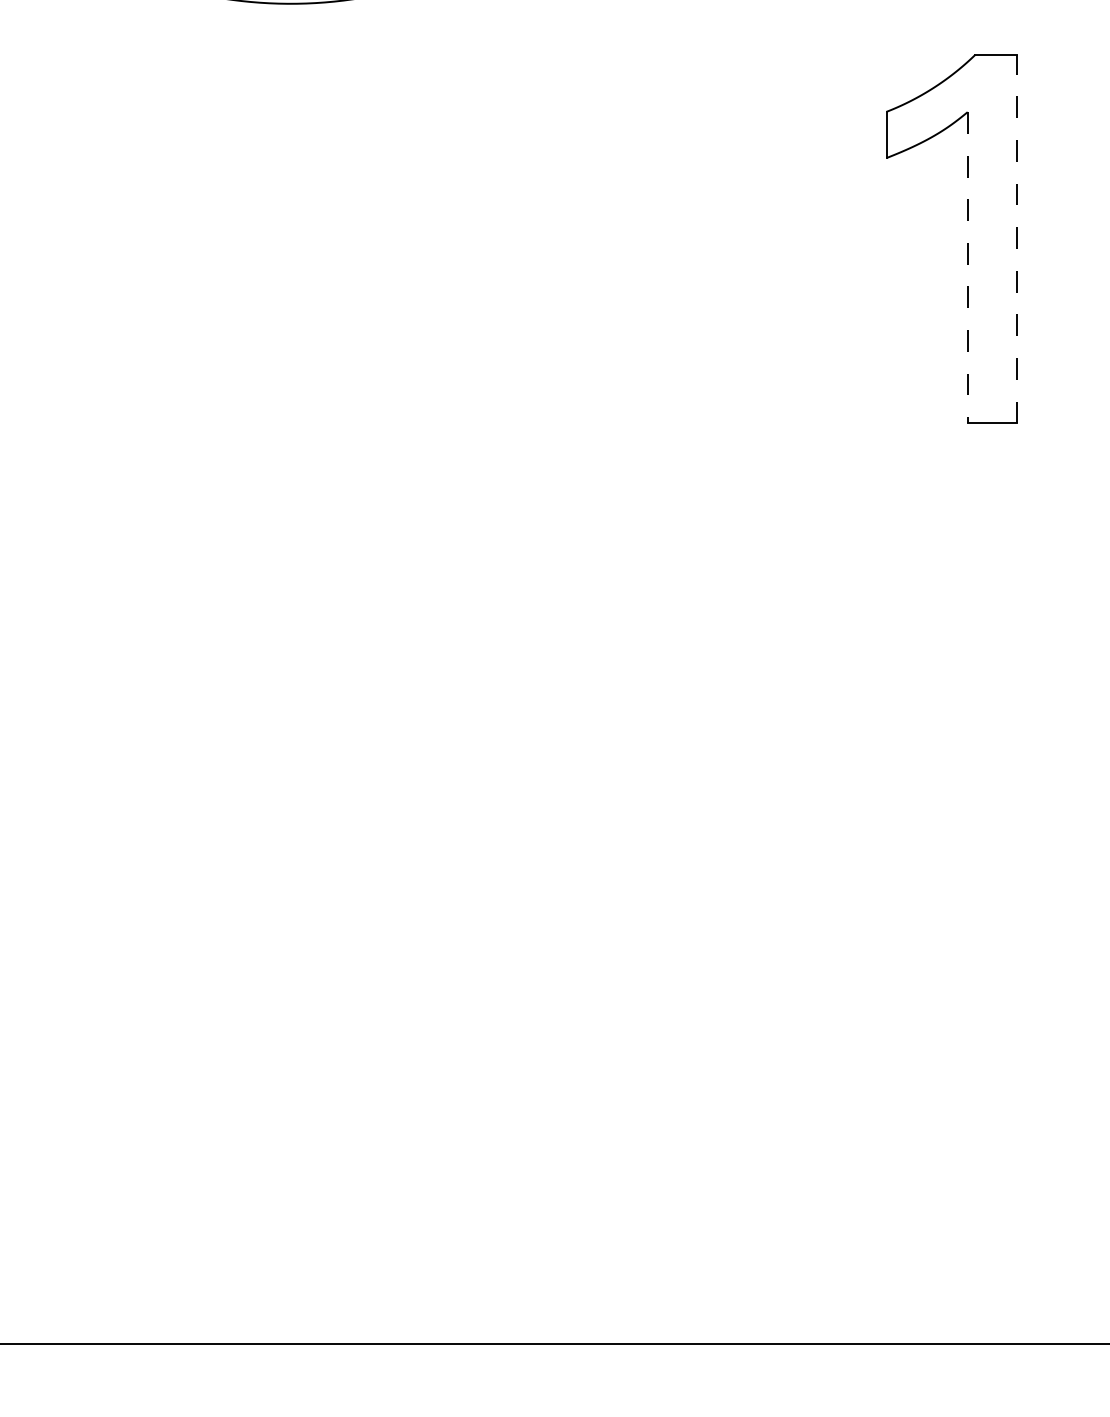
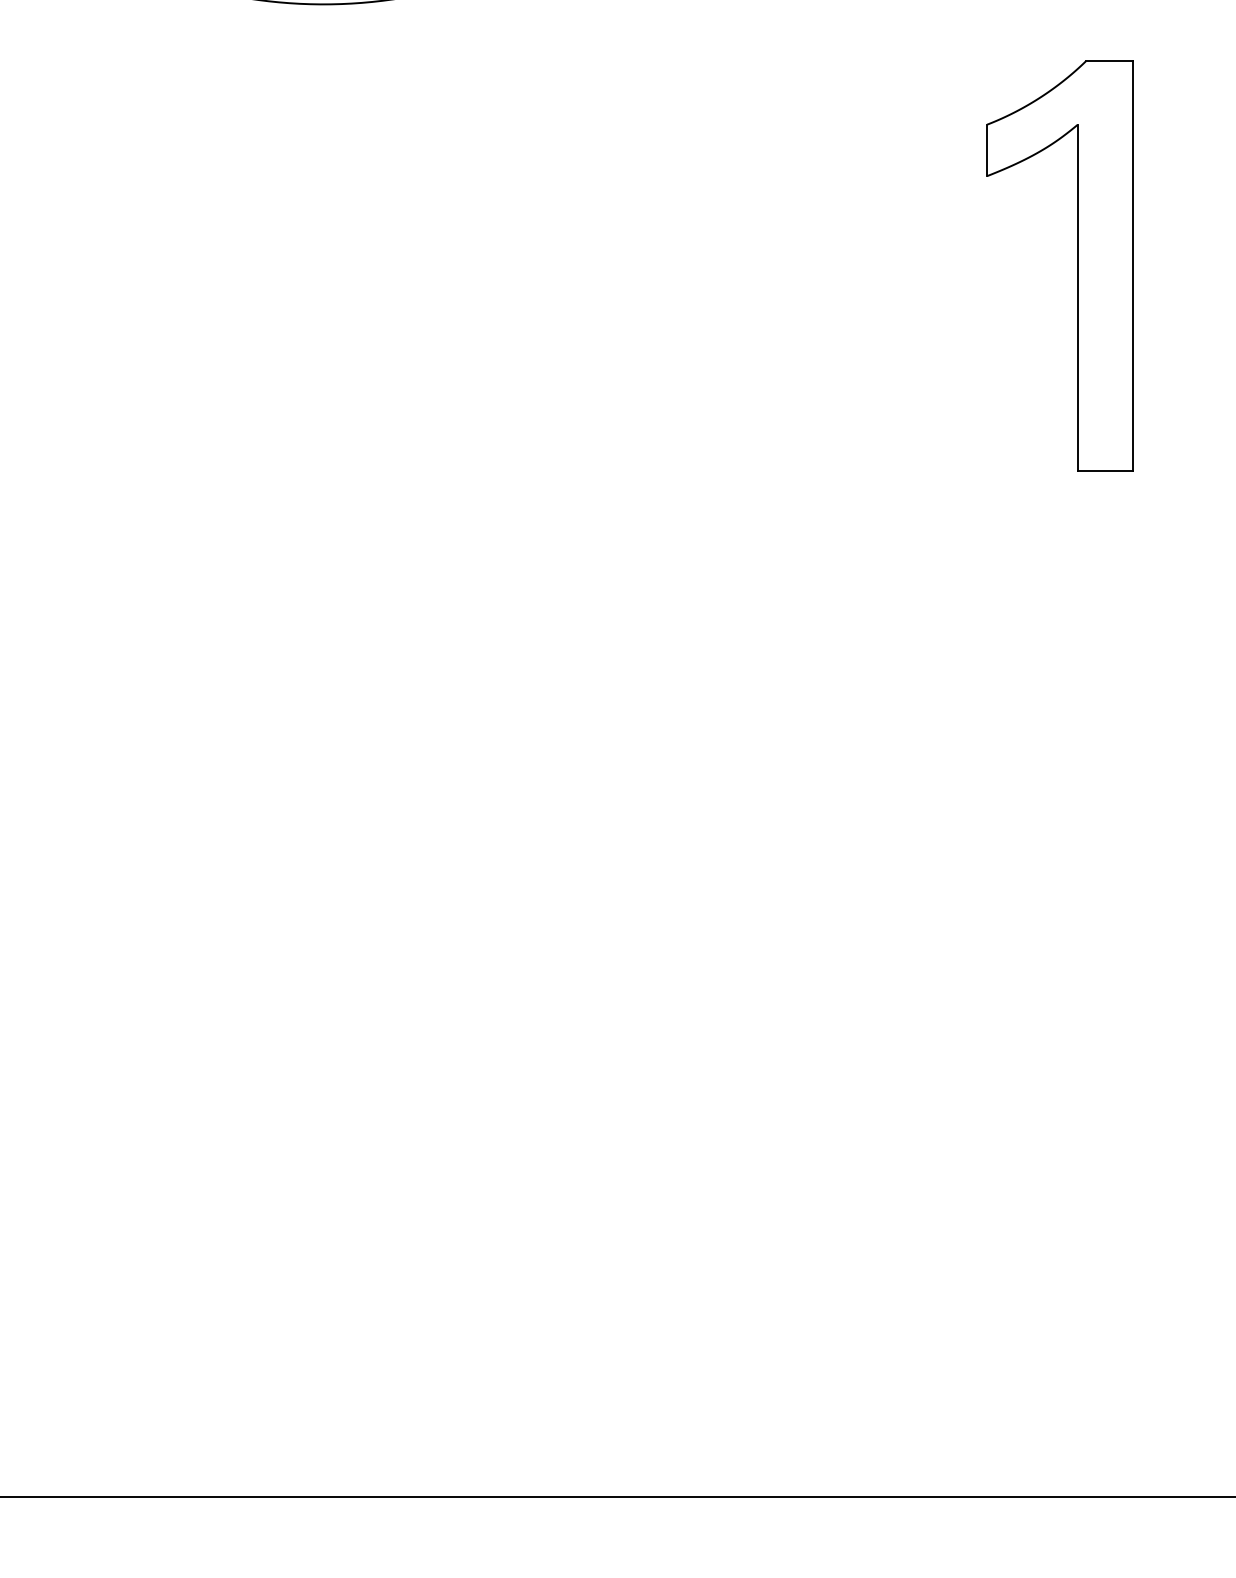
line: (1017, 238) -> (1132, 265), dashed -> solid
line: (967, 267) -> (1077, 297), dashed -> solid

